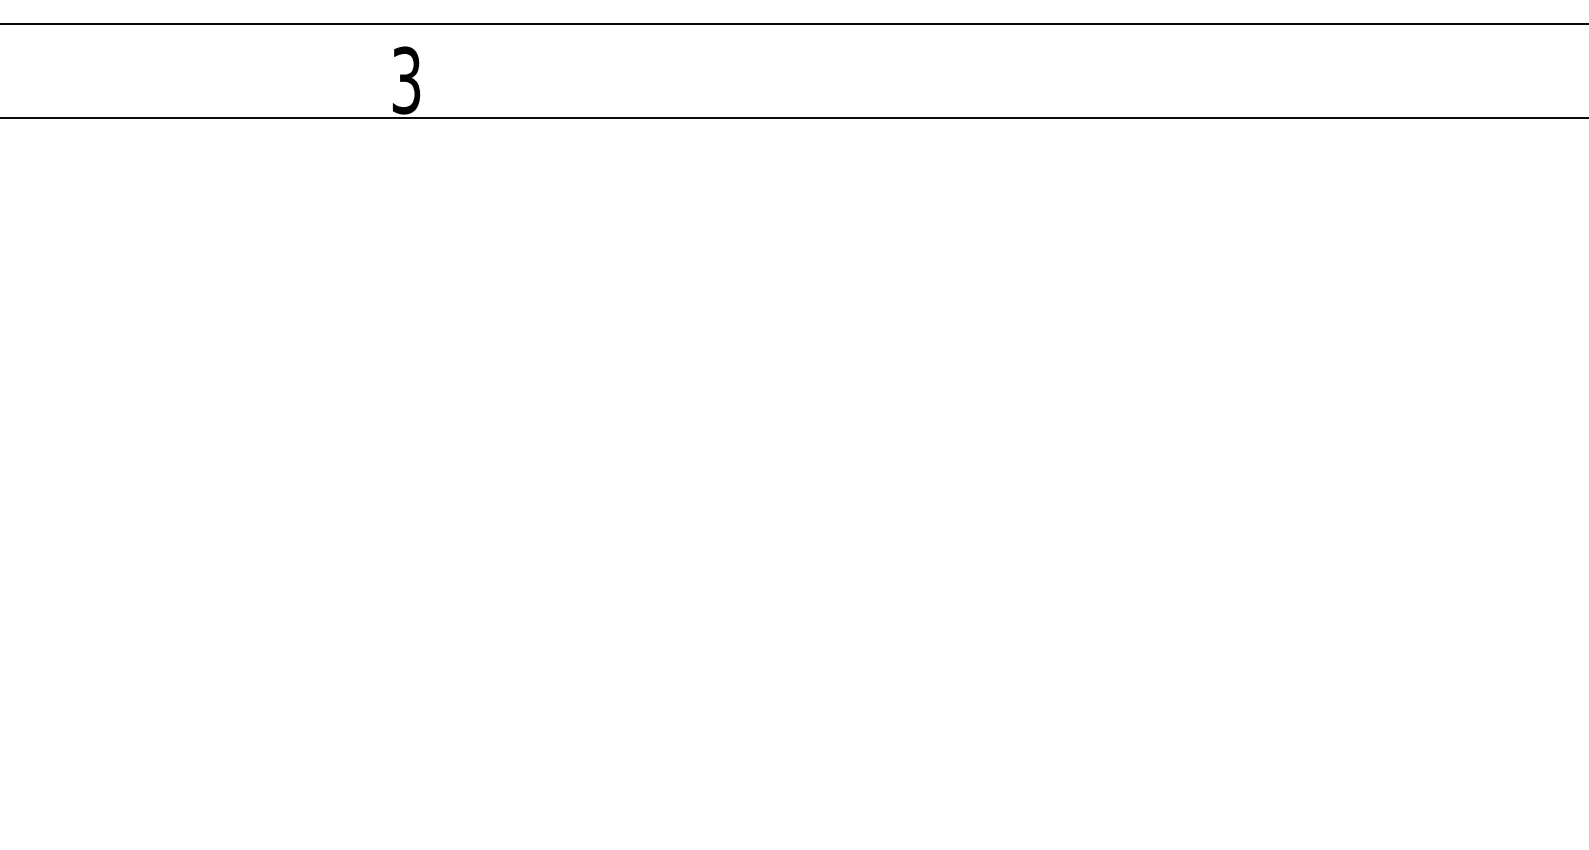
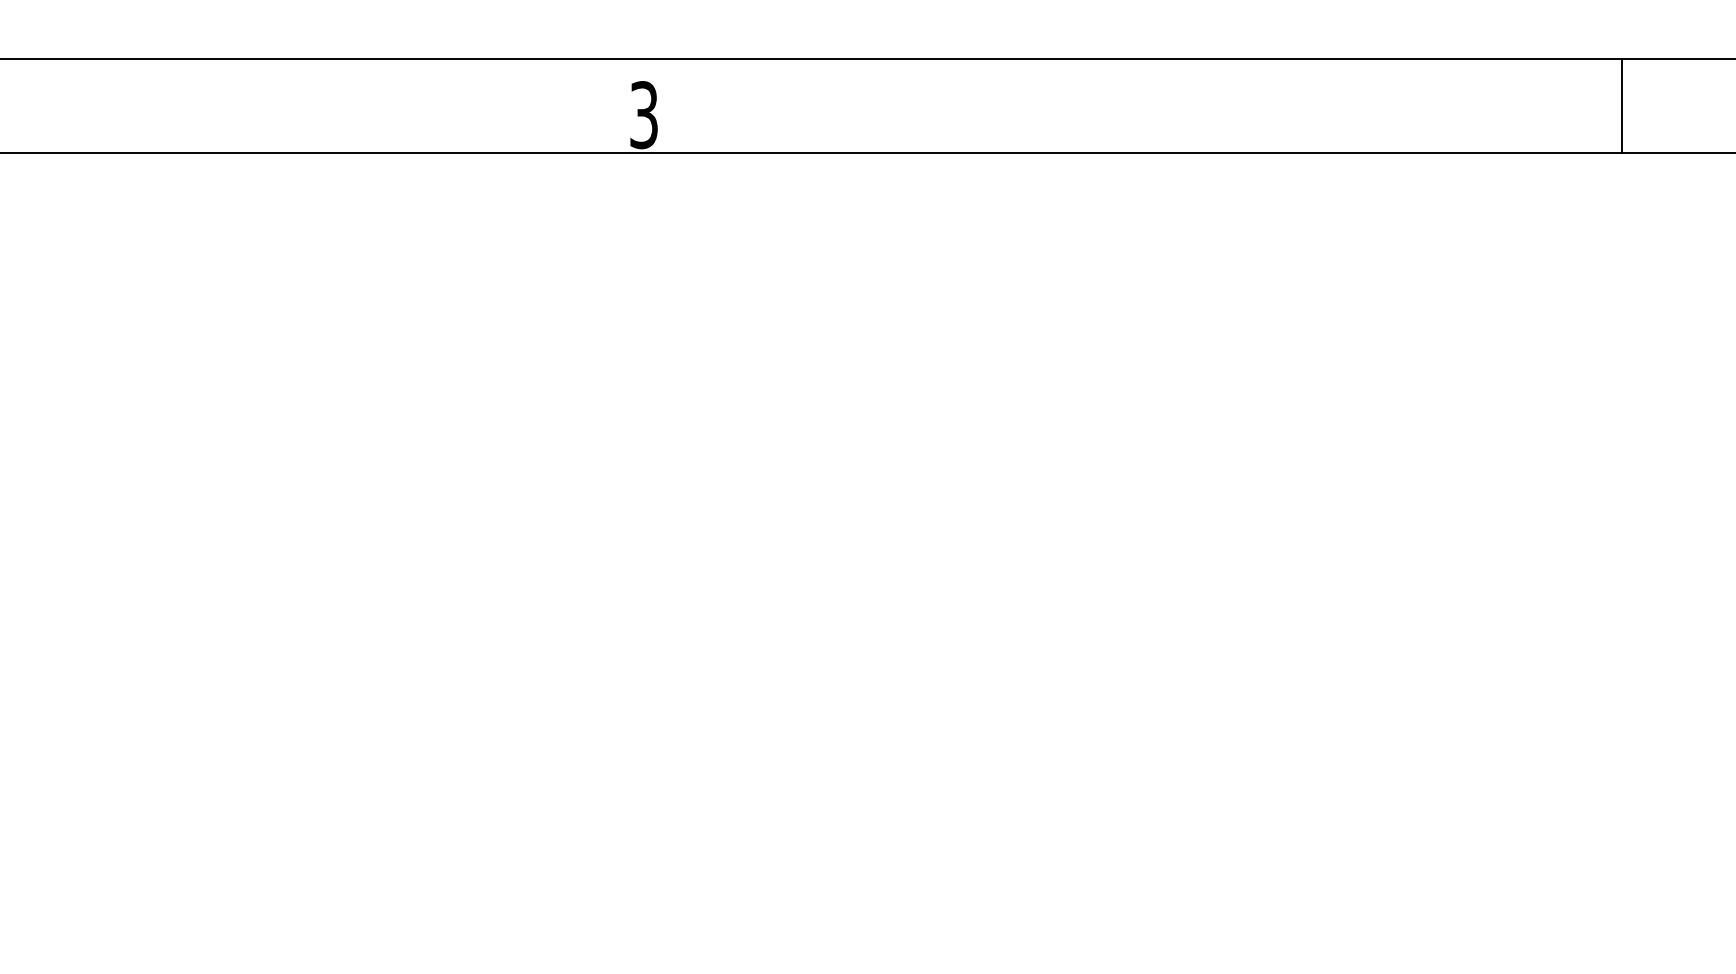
line: (1381, 70) -> (1622, 105), added

